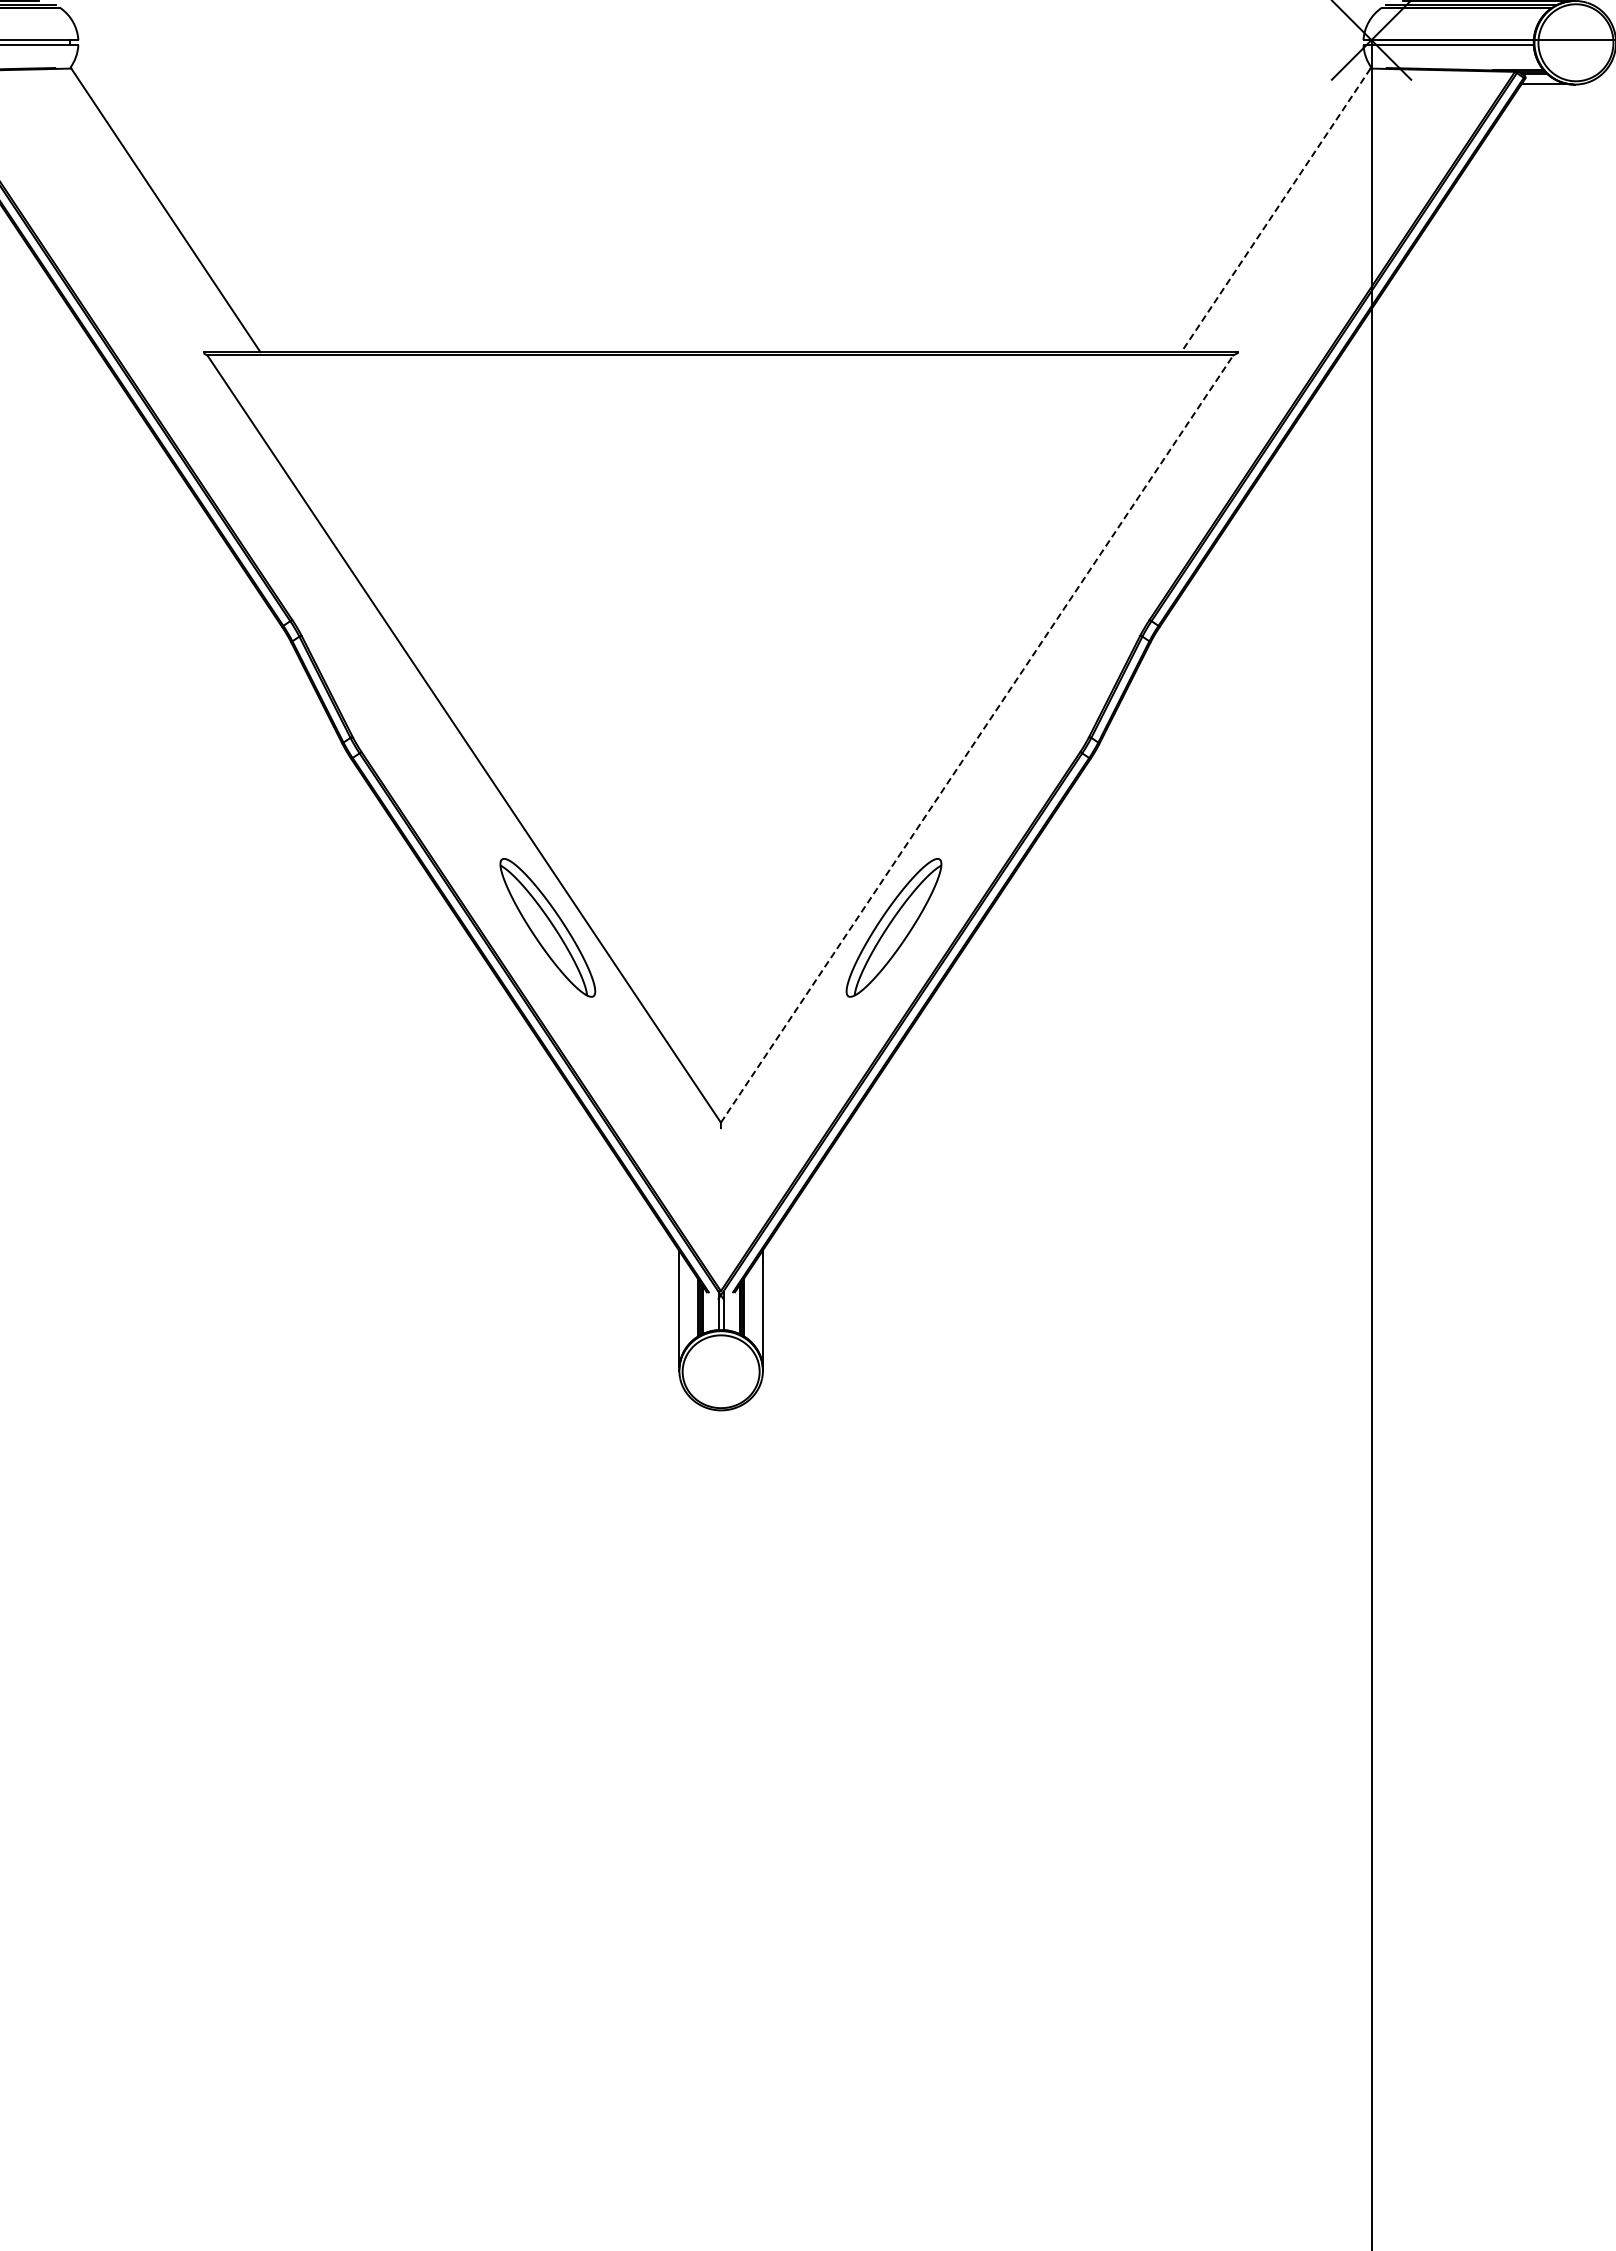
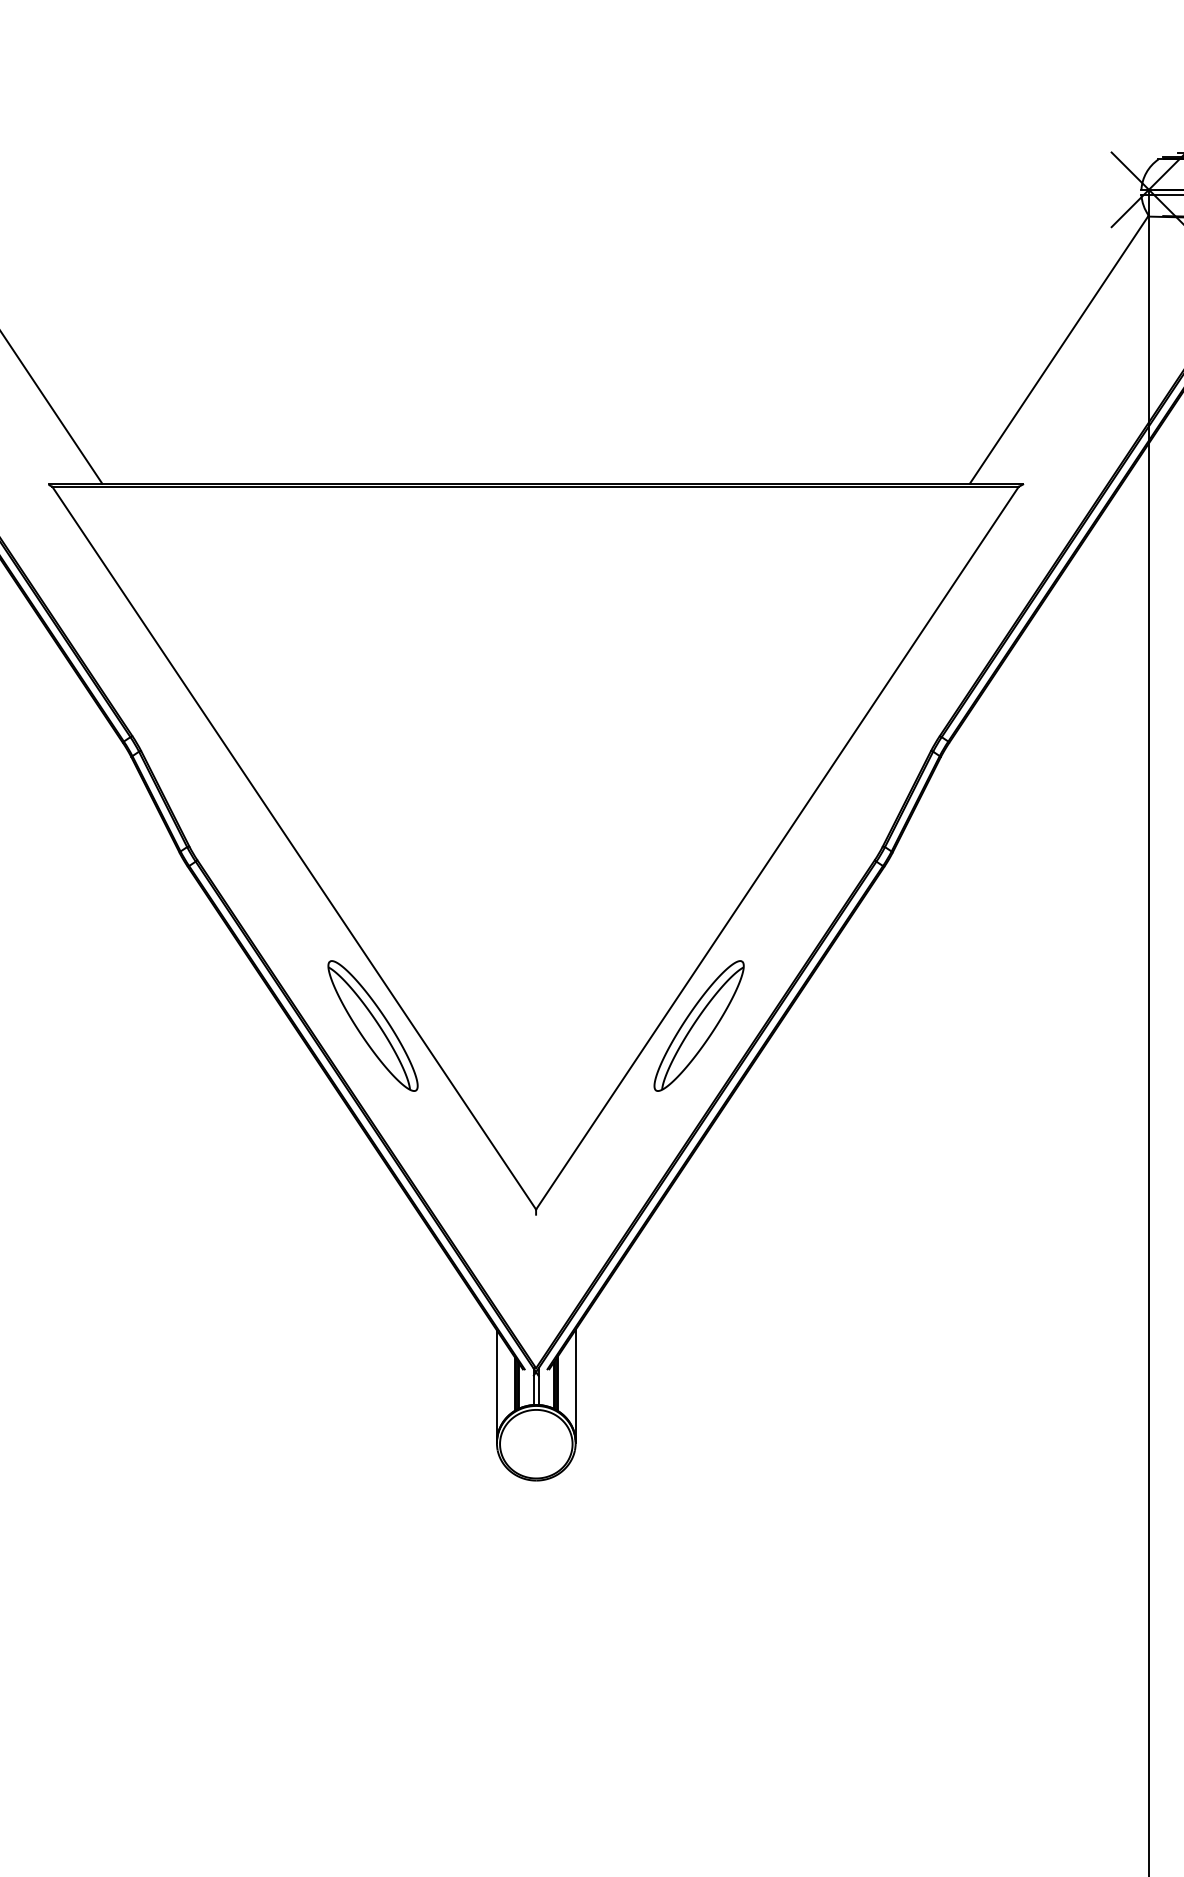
line: (1275, 210) -> (1058, 350), dashed -> solid
line: (977, 738) -> (777, 847), dashed -> solid

